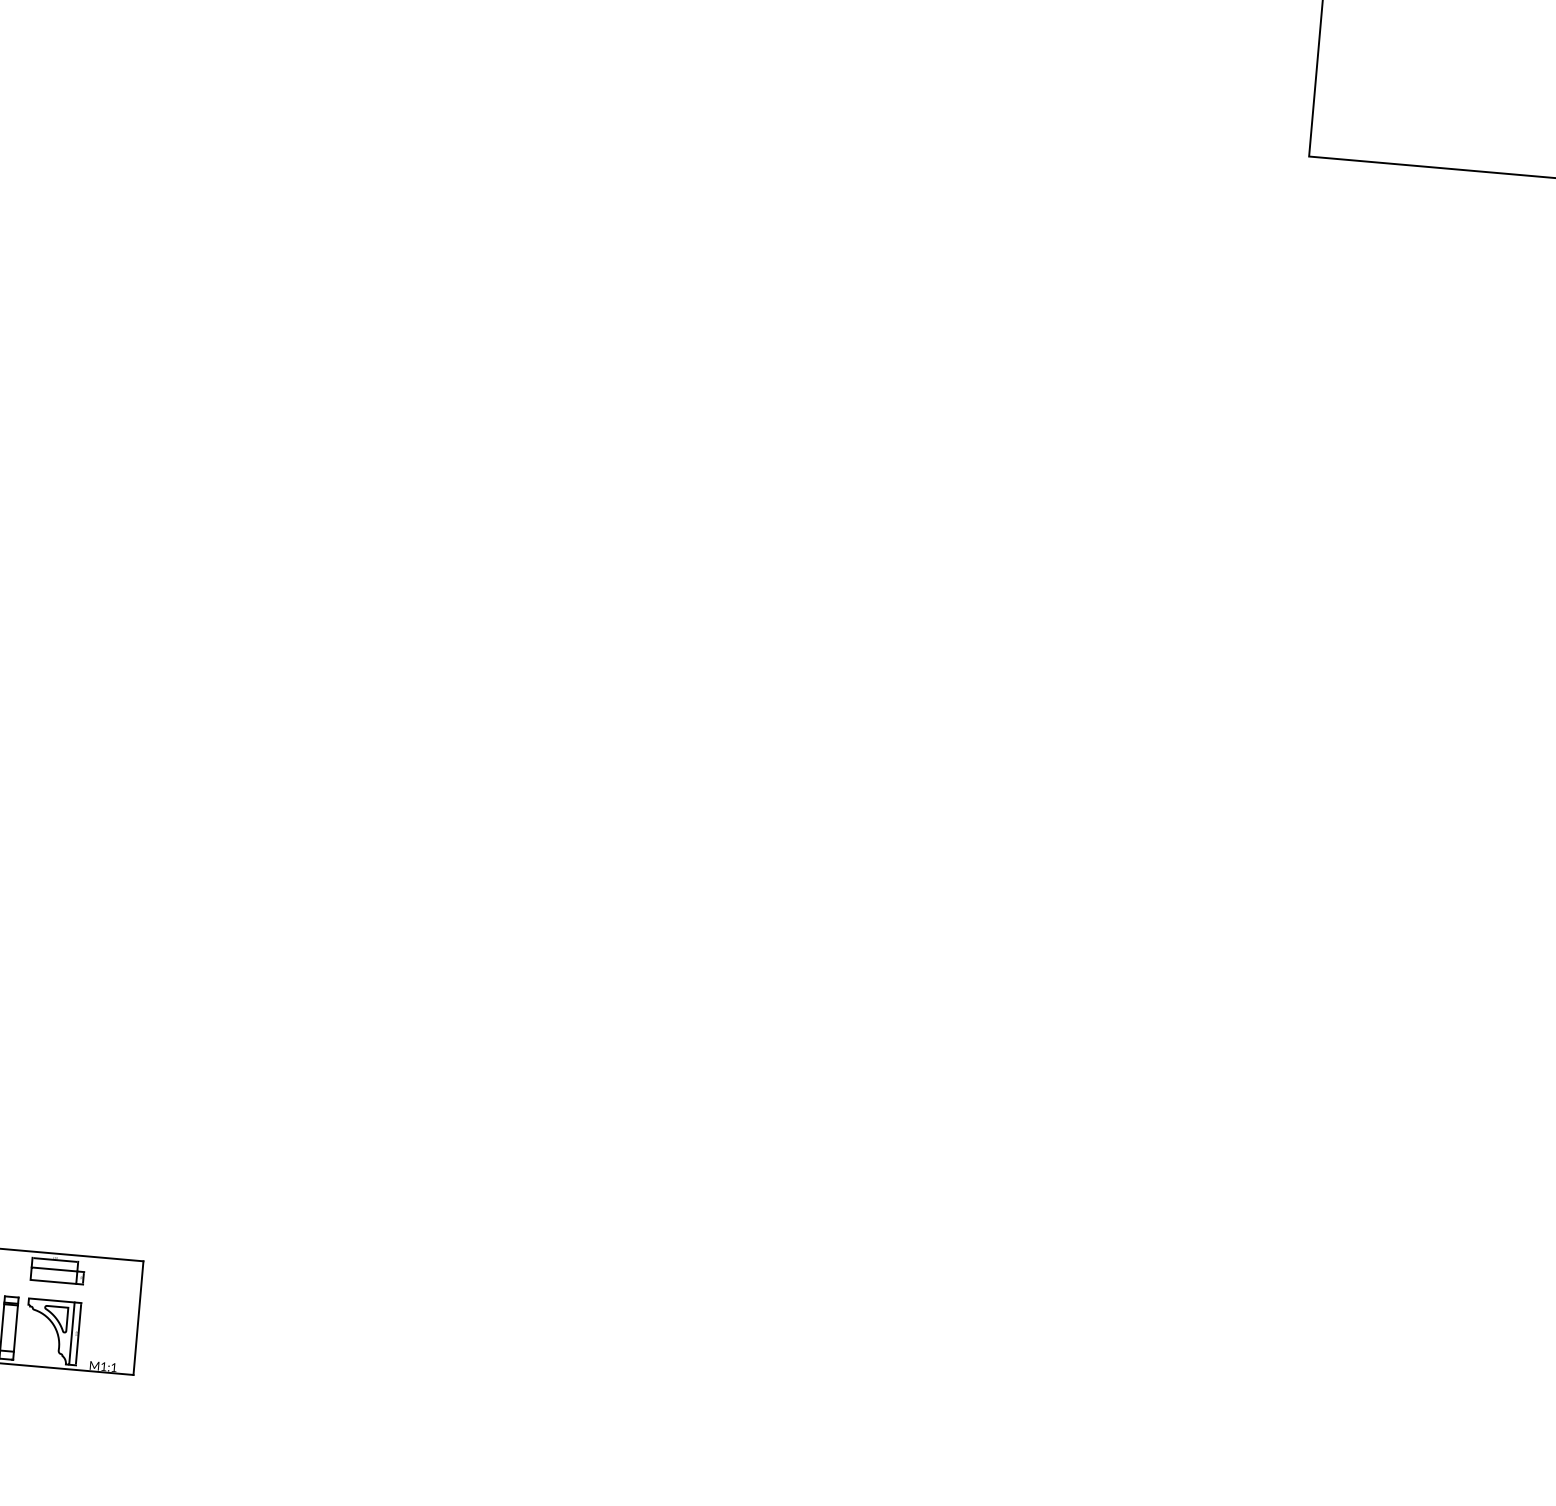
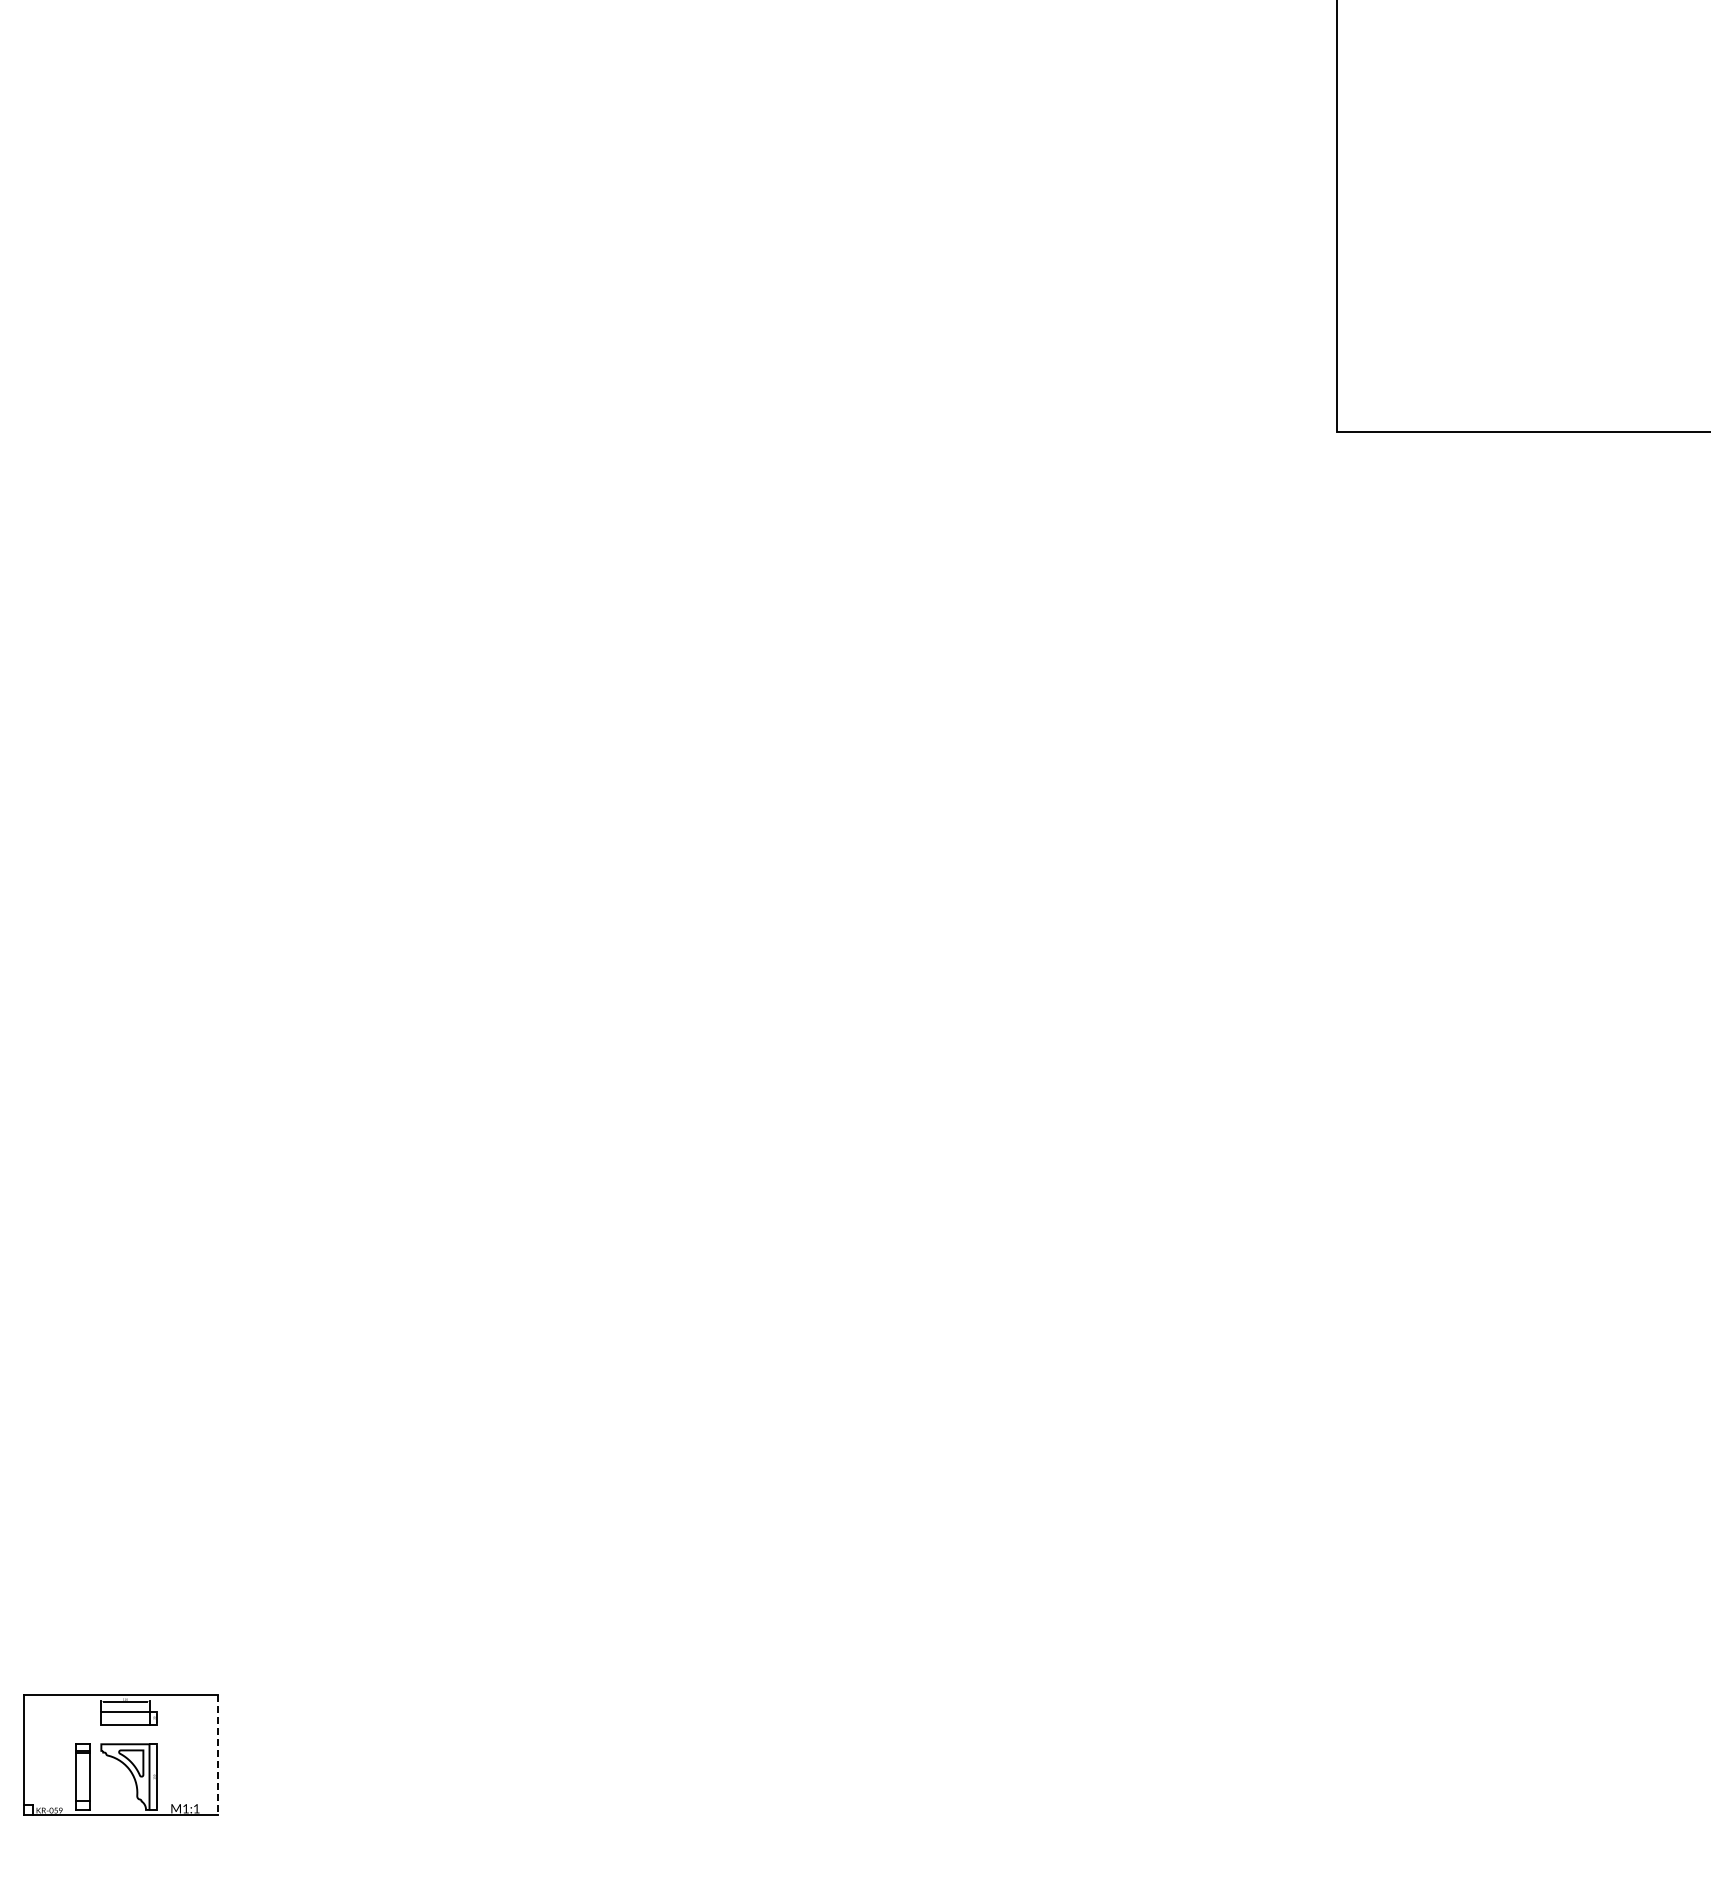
line: (138, 1317) -> (217, 1754), solid -> dashed

